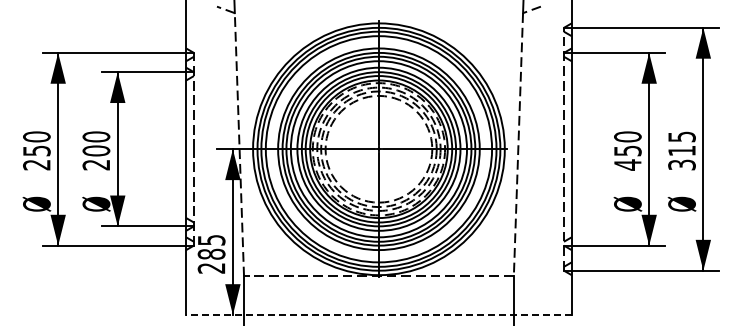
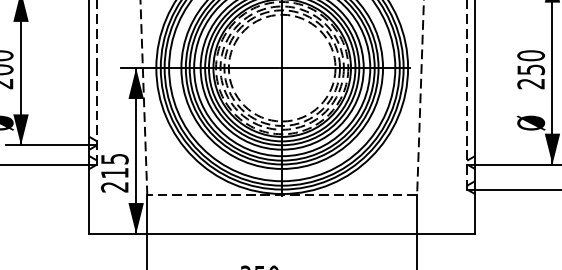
text: (627, 164) -> (530, 83), 450 -> 250
text: (211, 253) -> (114, 172), 285 -> 215
line: (378, 315) -> (281, 234), dashed -> solid

